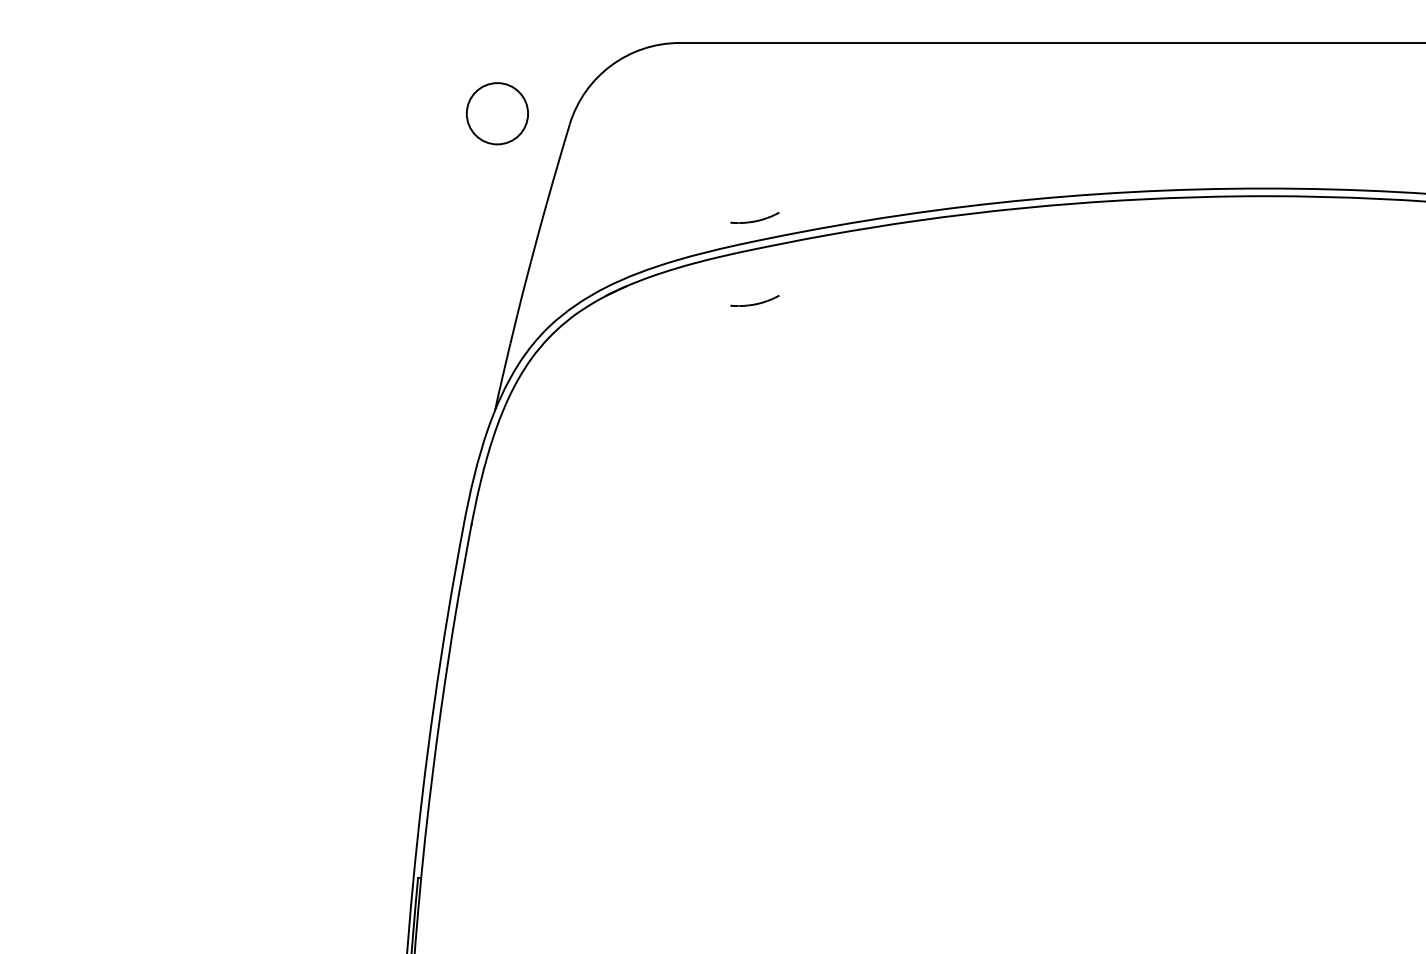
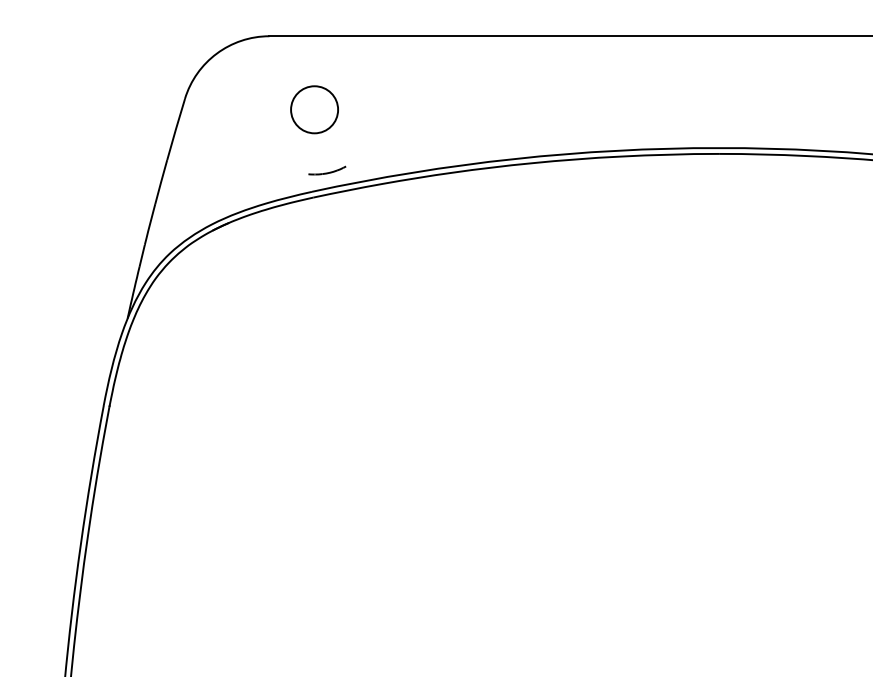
circle: (496, 113) -> (313, 109), moved
part: (754, 300) -> (326, 234), removed

